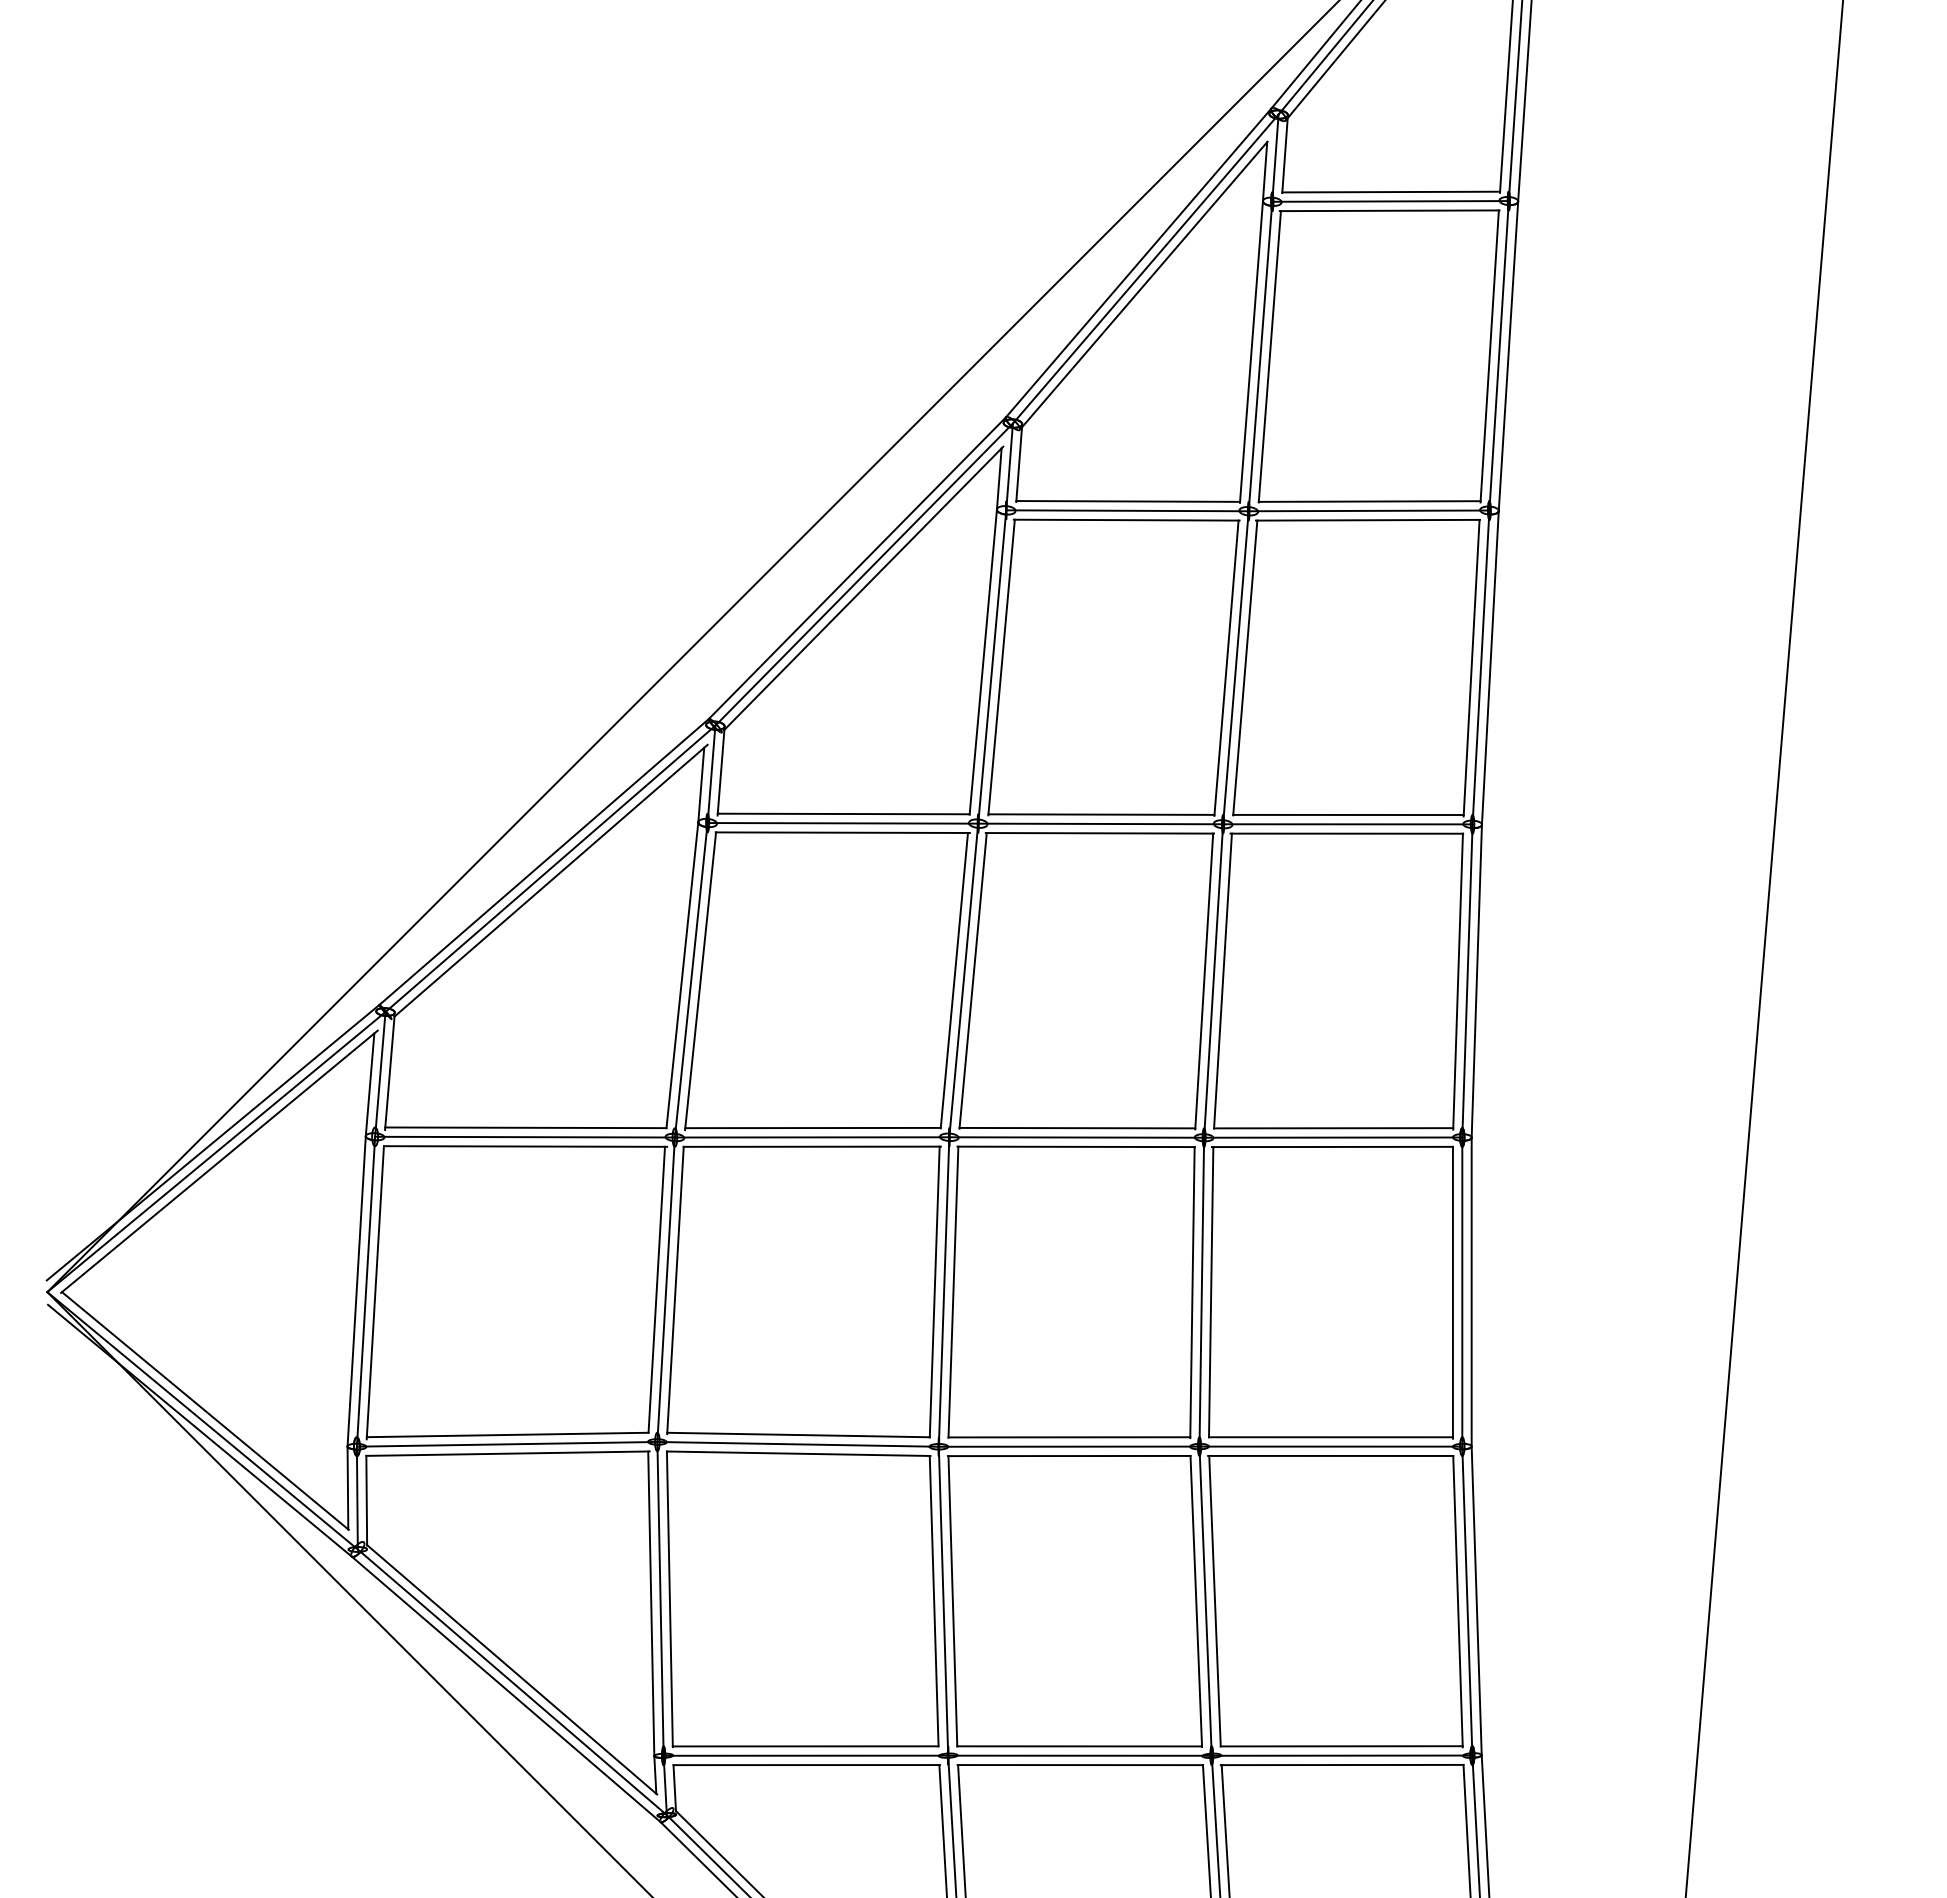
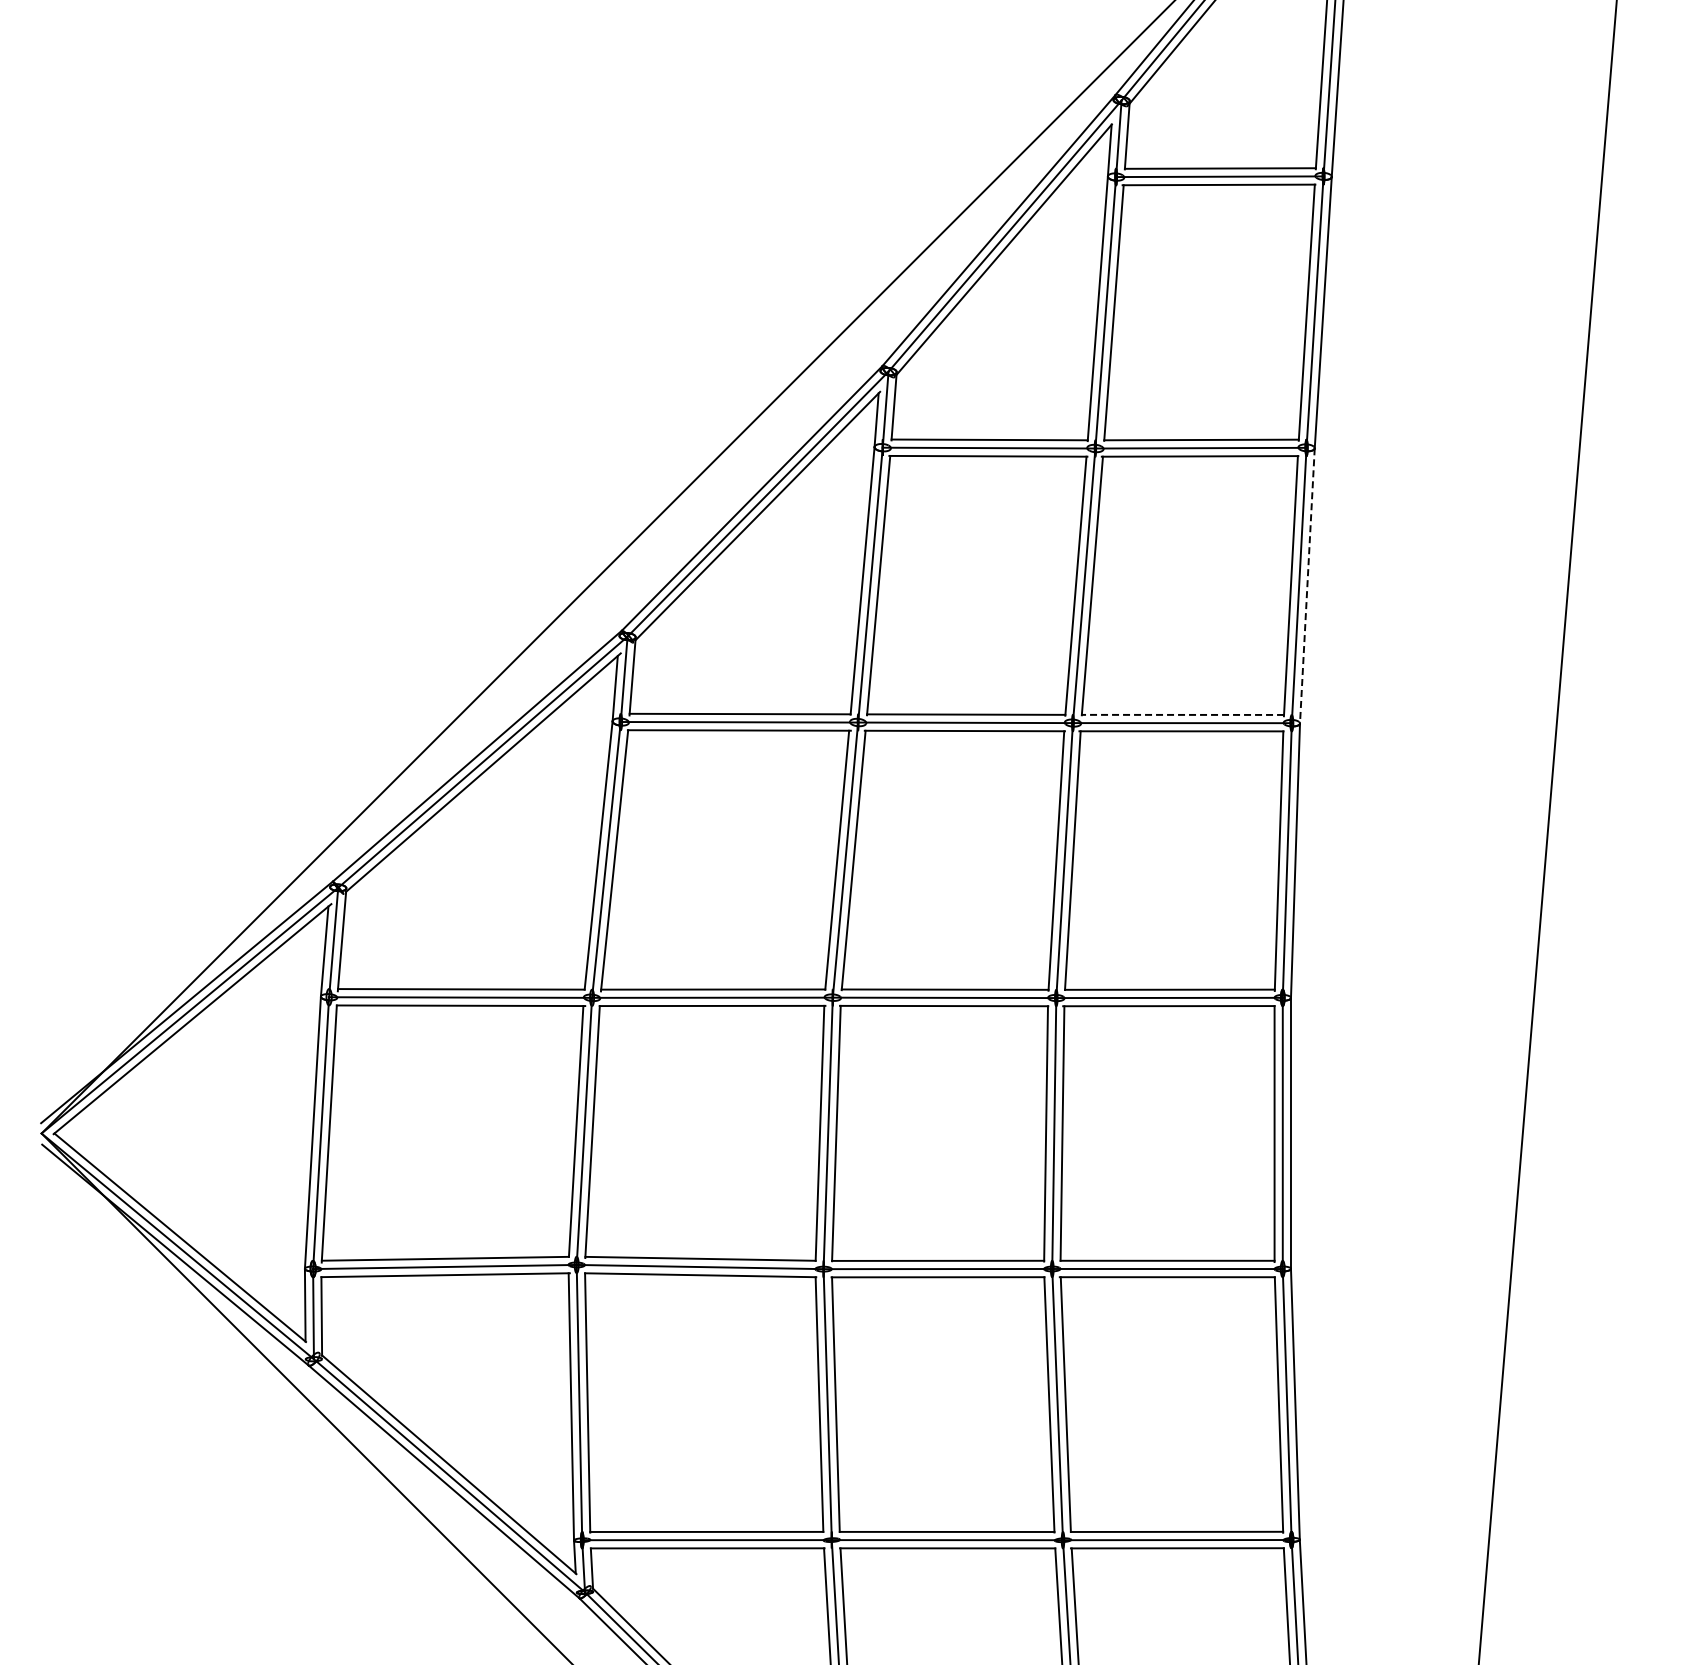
line: (1490, 667) -> (1307, 585), solid -> dashed
line: (1347, 814) -> (1182, 714), solid -> dashed

